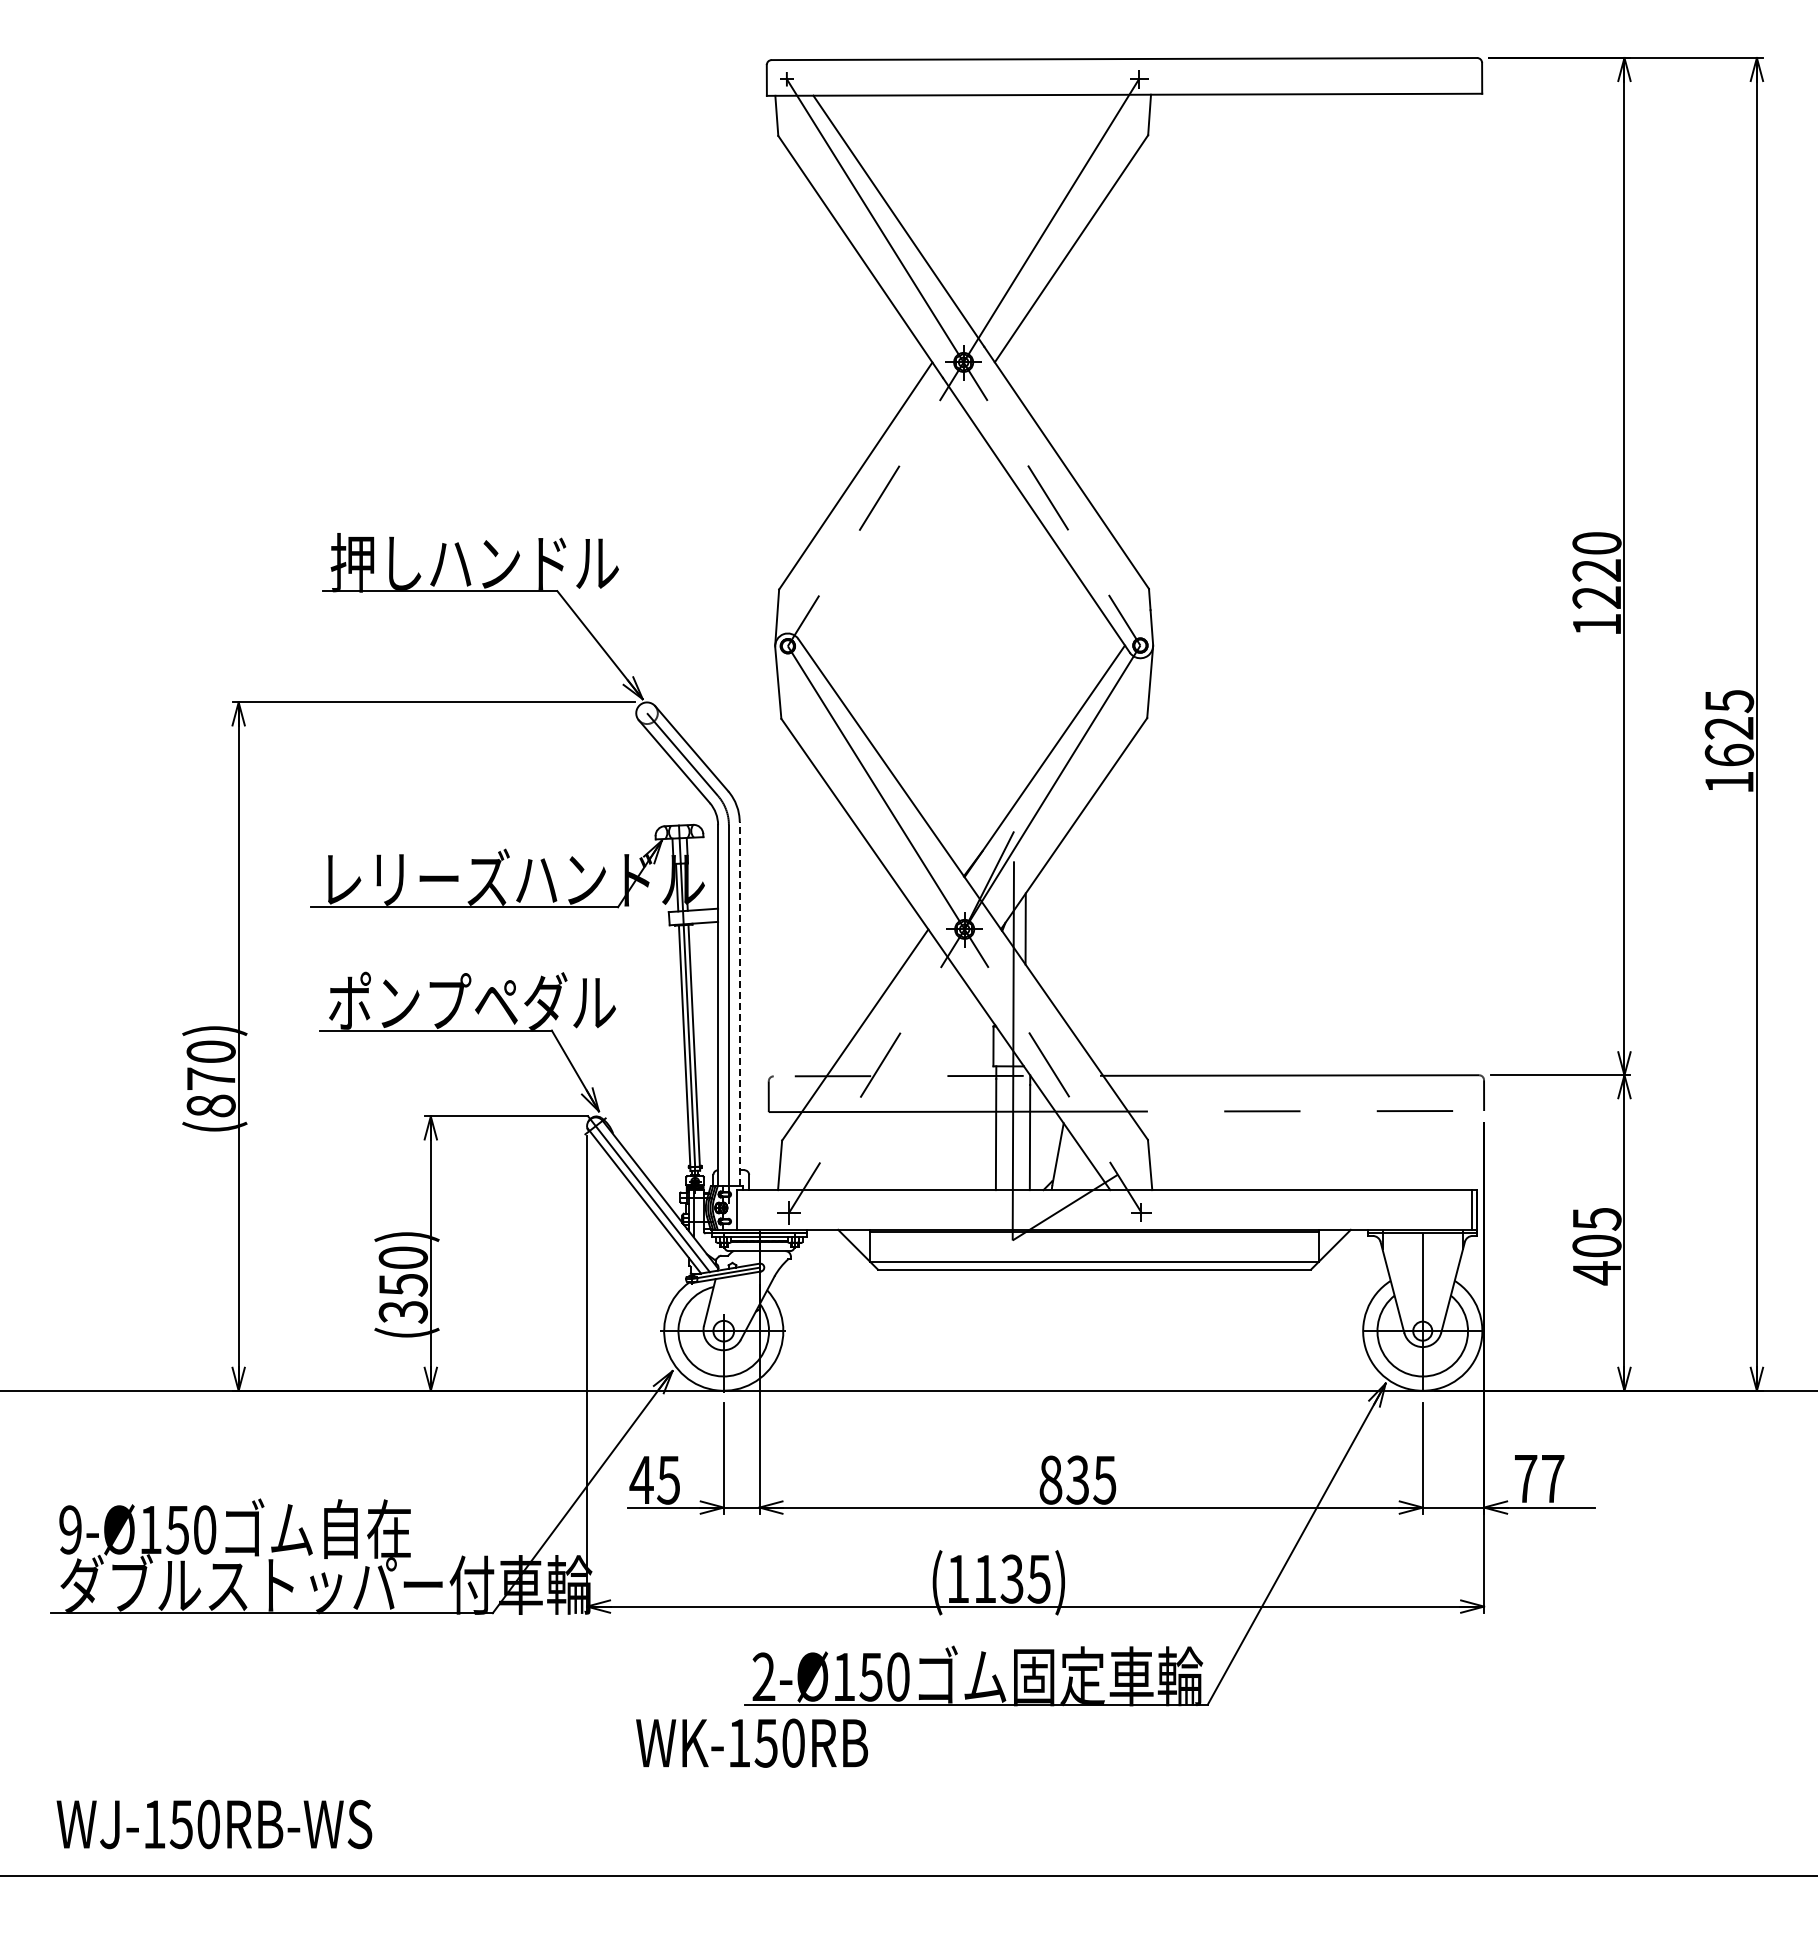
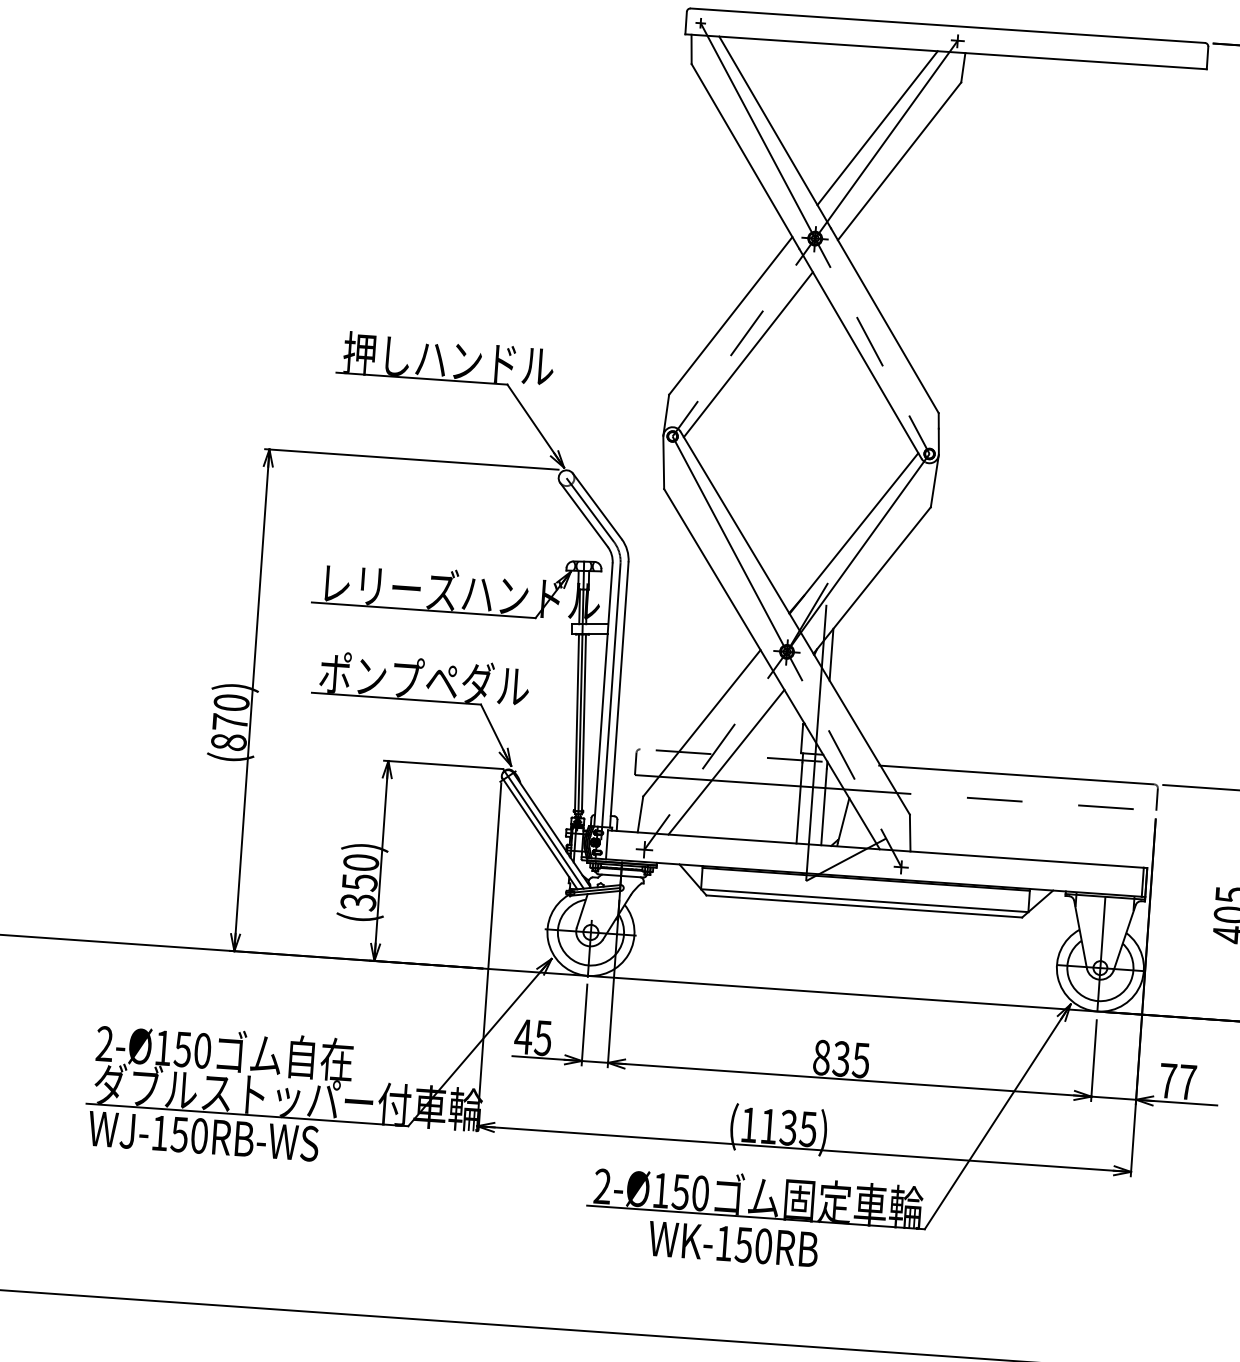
line: (1038, 205) -> (877, 128), added
line: (883, 527) -> (748, 354), added
line: (739, 1004) -> (619, 695), dashed -> solid
line: (892, 1085) -> (726, 762), added
text: (70, 1529) -> (104, 1043), 9-Ø150 -> 2-Ø150
text: (751, 1742) -> (733, 1243), moved
text: (214, 1824) -> (203, 1136), moved

